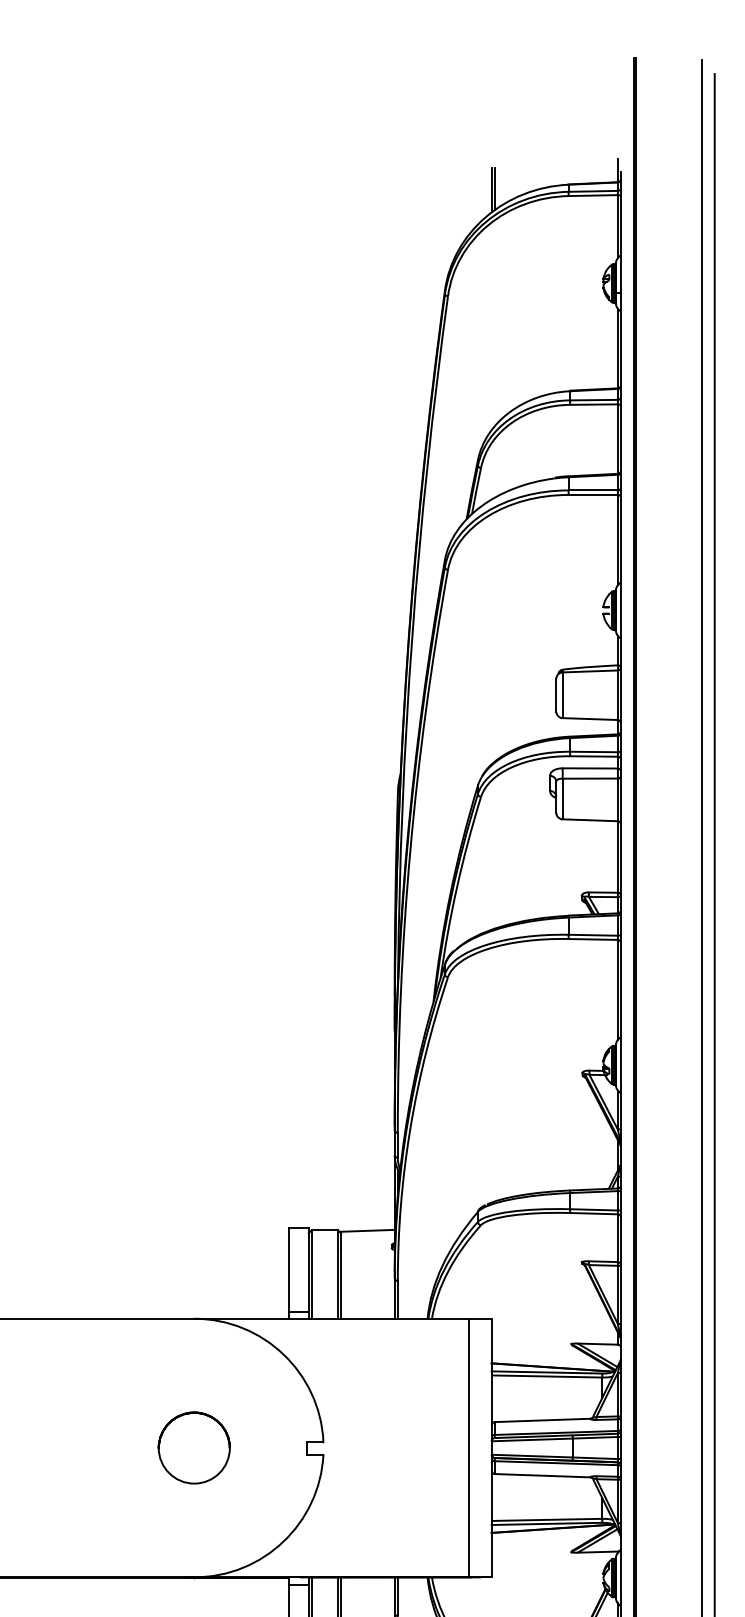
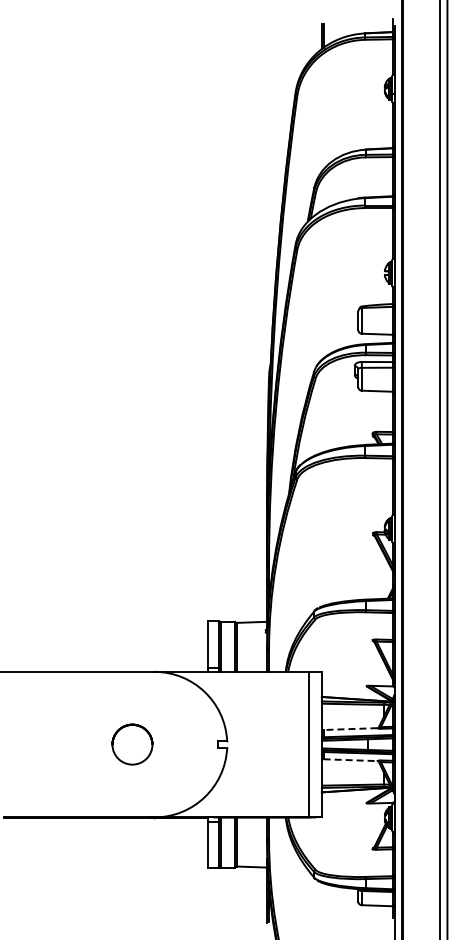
line: (542, 1421) -> (350, 729), solid -> dashed
circle: (194, 1447) -> (132, 744), moved
line: (542, 1476) -> (350, 760), solid -> dashed

